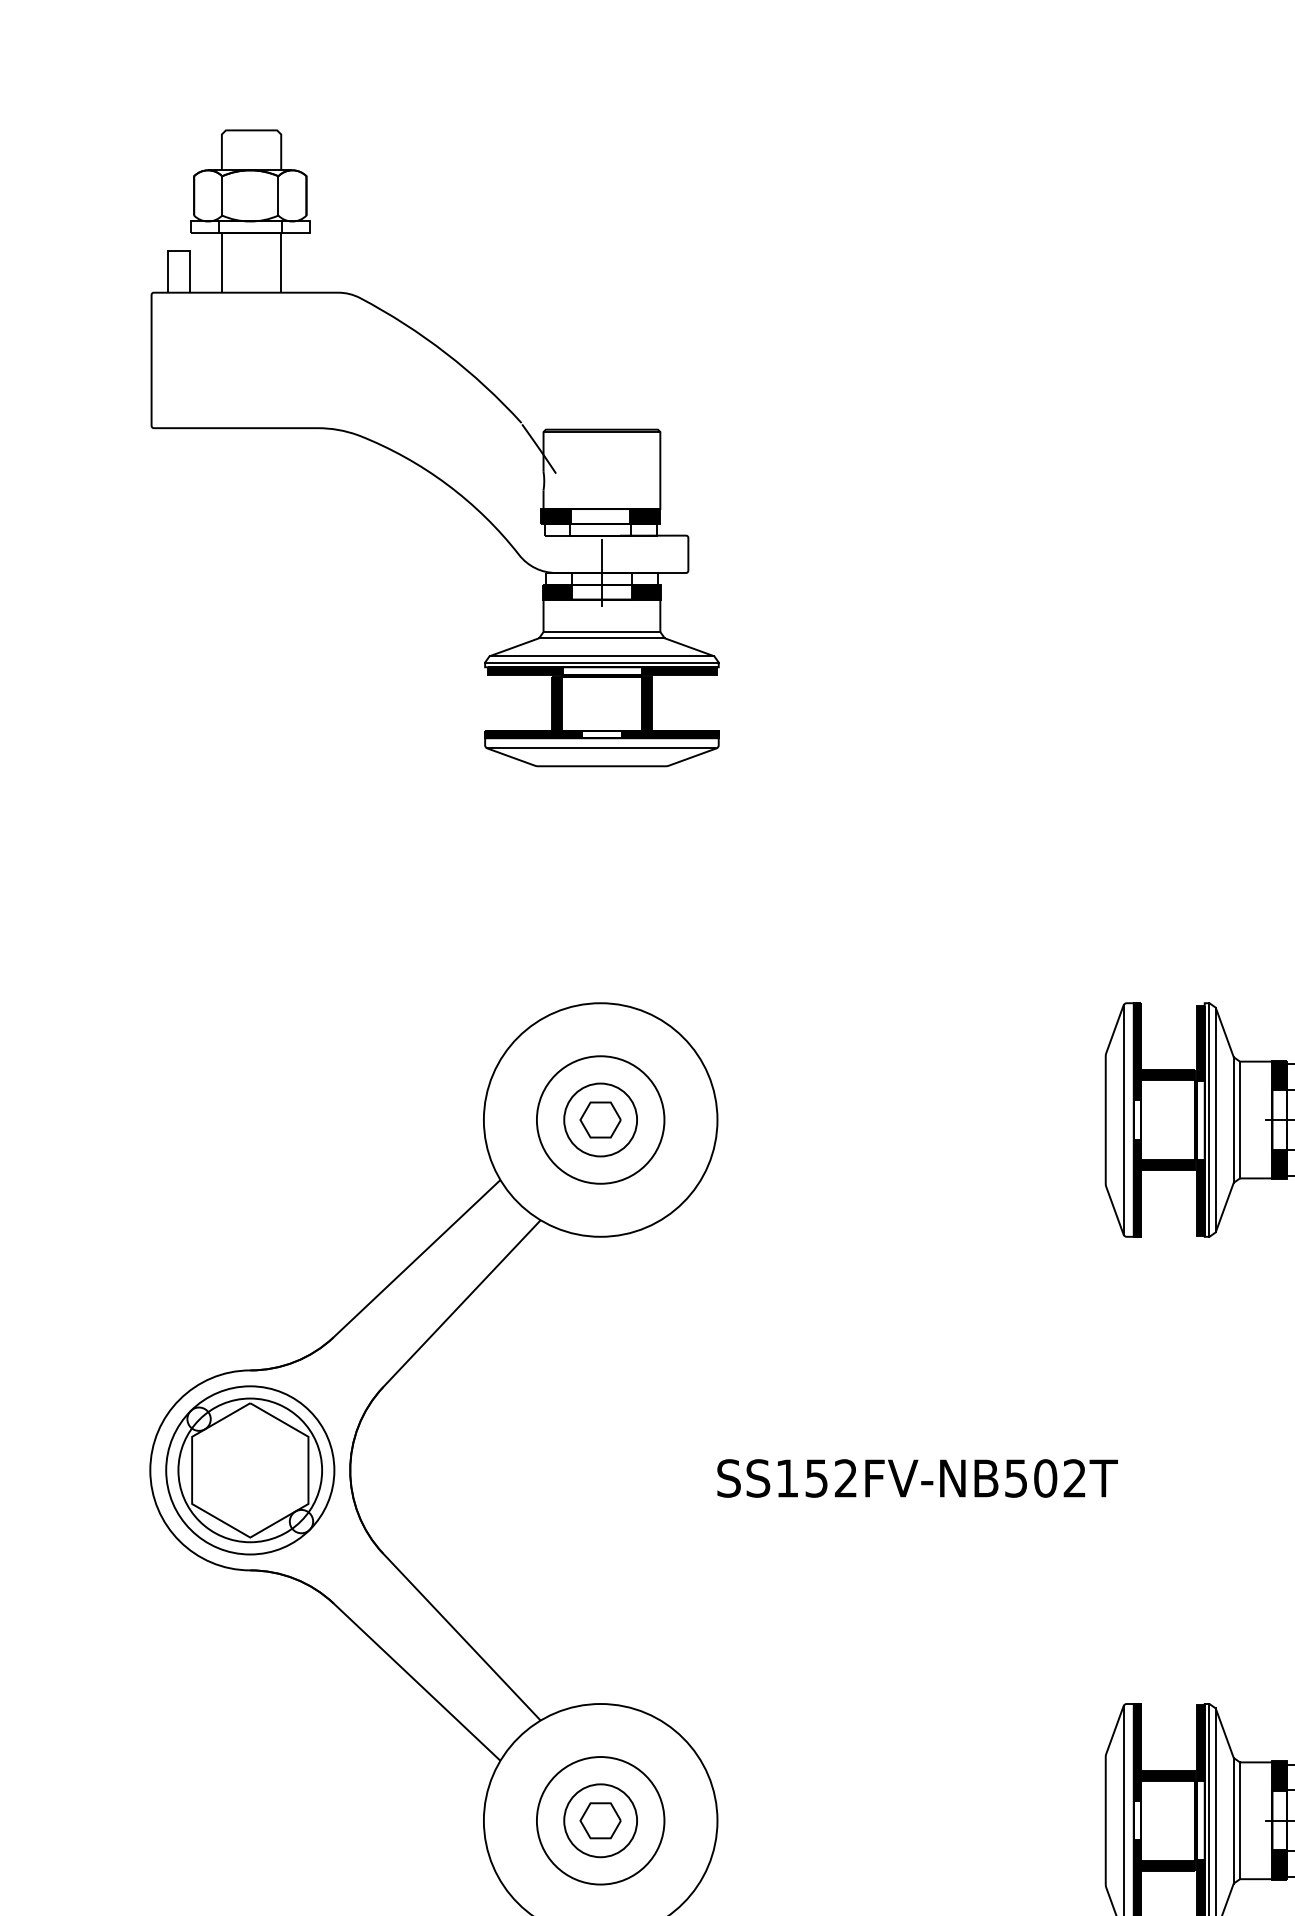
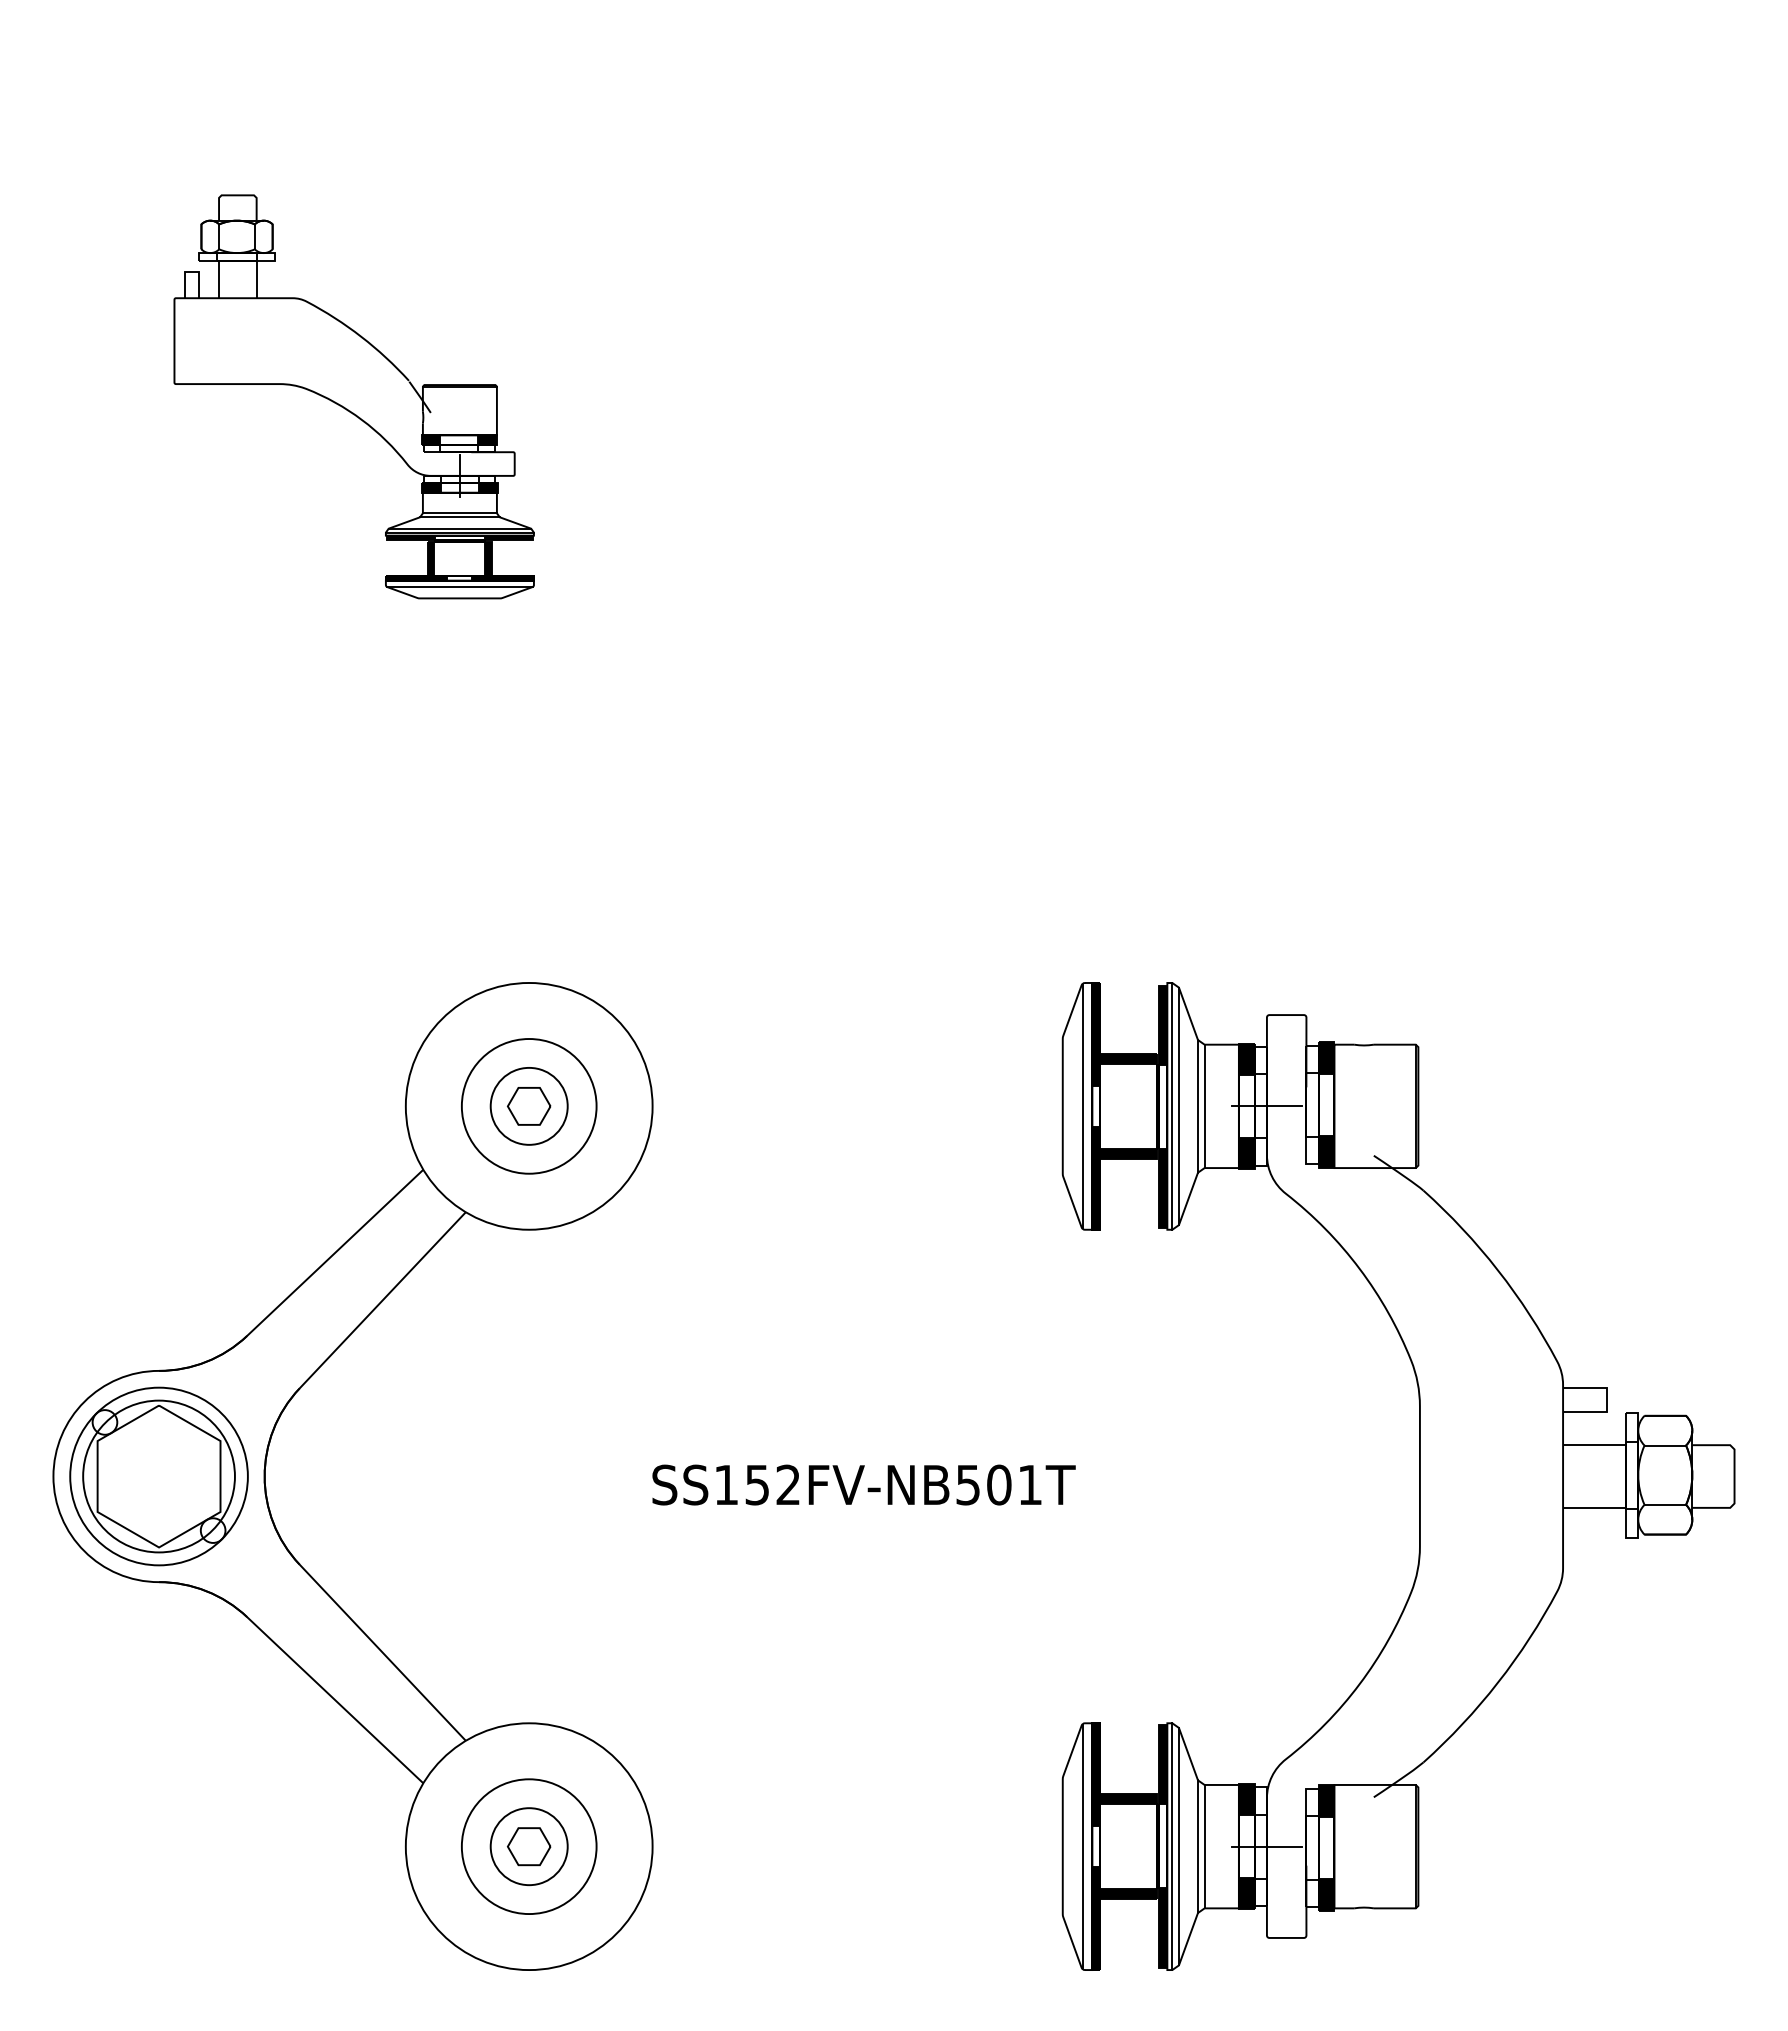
part: (434, 448) -> (353, 396), size x0.6
text: (1074, 1477) -> (1029, 1484), SS152FV-NB502T -> SS152FV-NB501T

